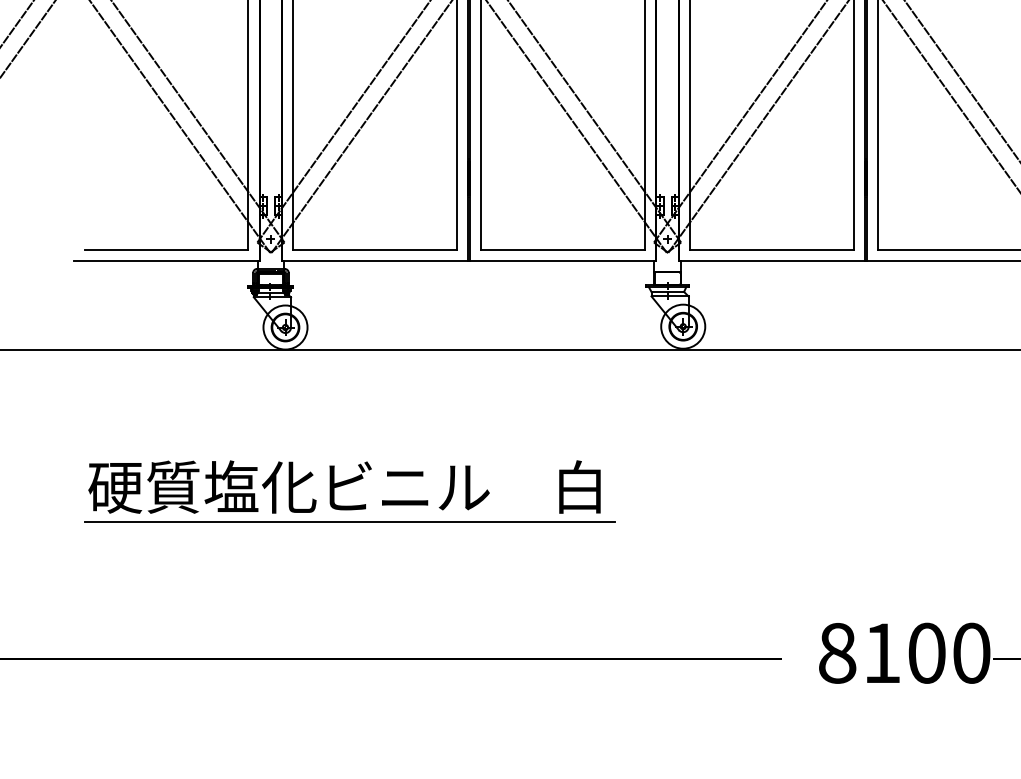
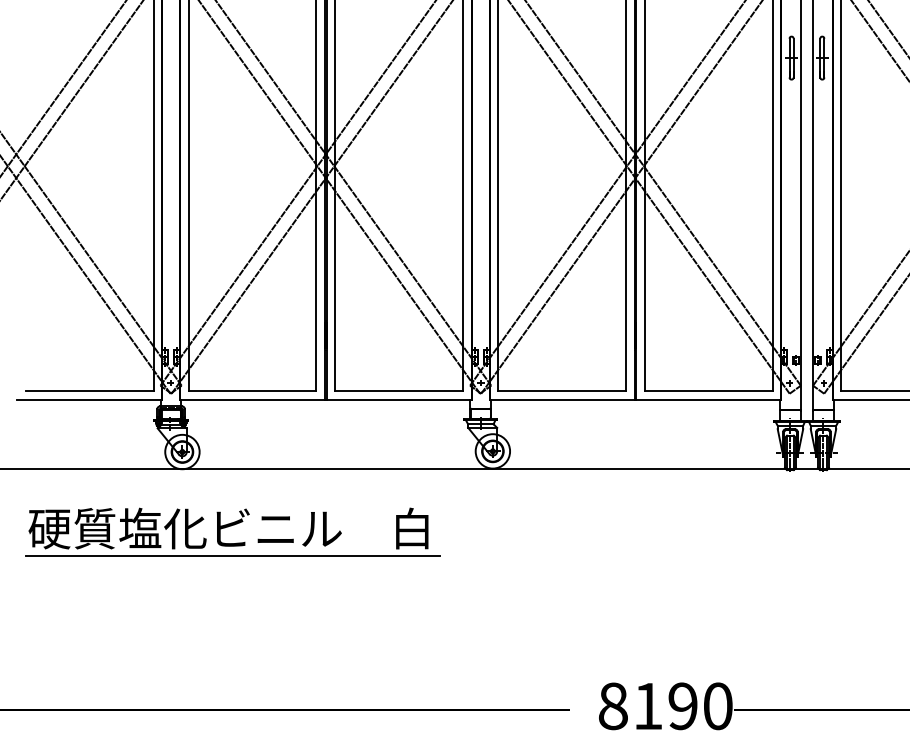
part: (349, 490) -> (232, 531), moved
text: (926, 653) -> (682, 706), 8100 -> 8190

